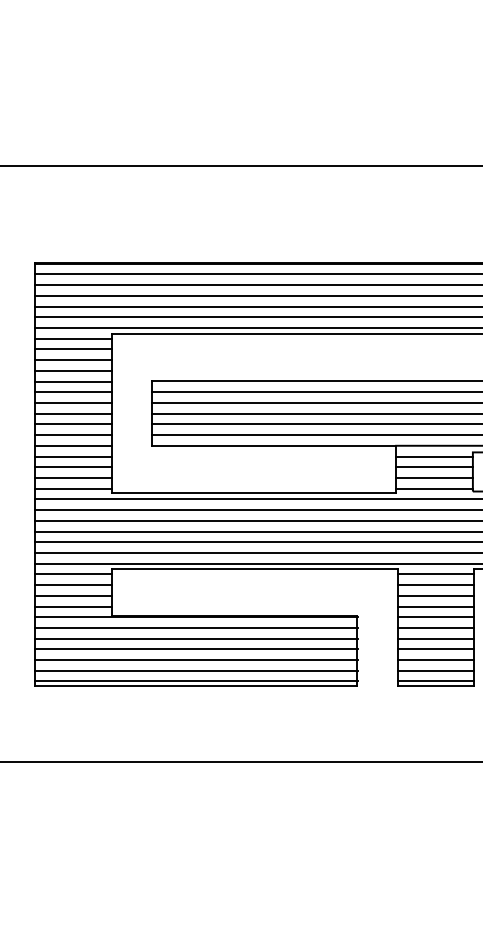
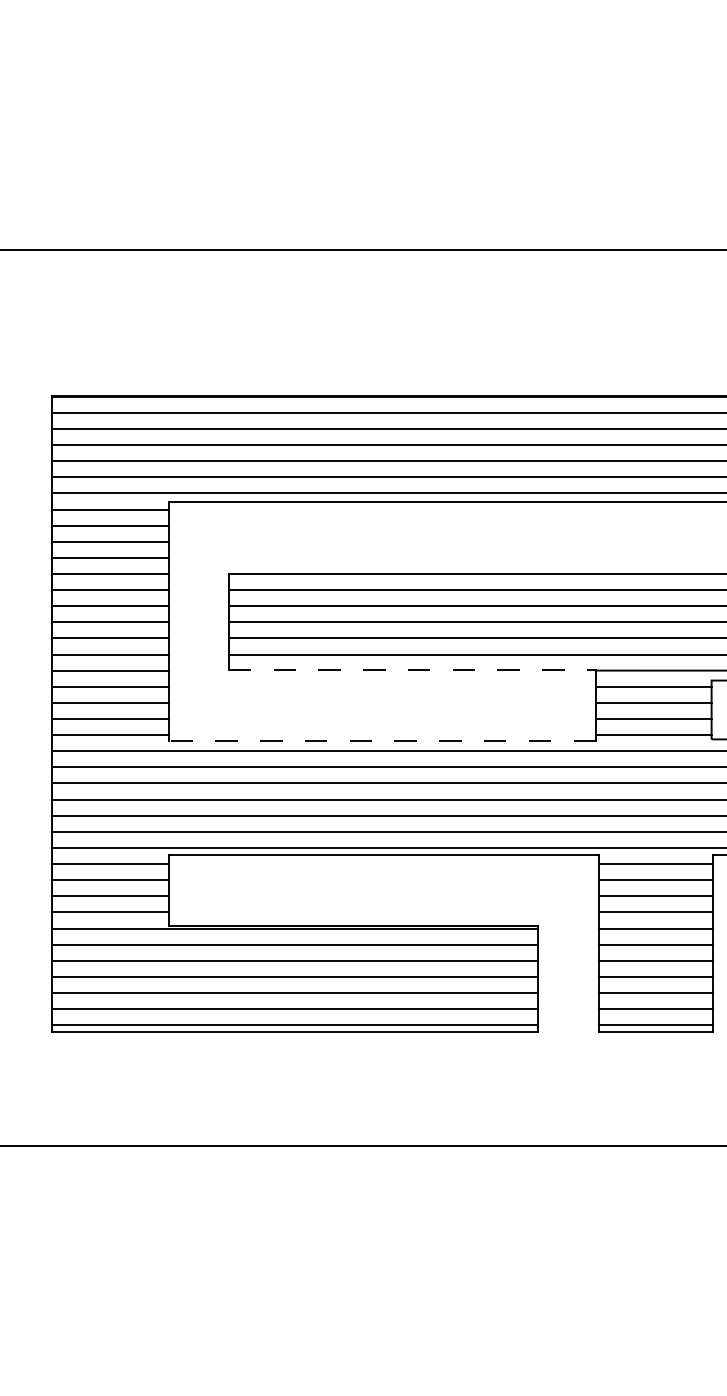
line: (274, 445) -> (413, 670), solid -> dashed
line: (254, 492) -> (383, 740), solid -> dashed

